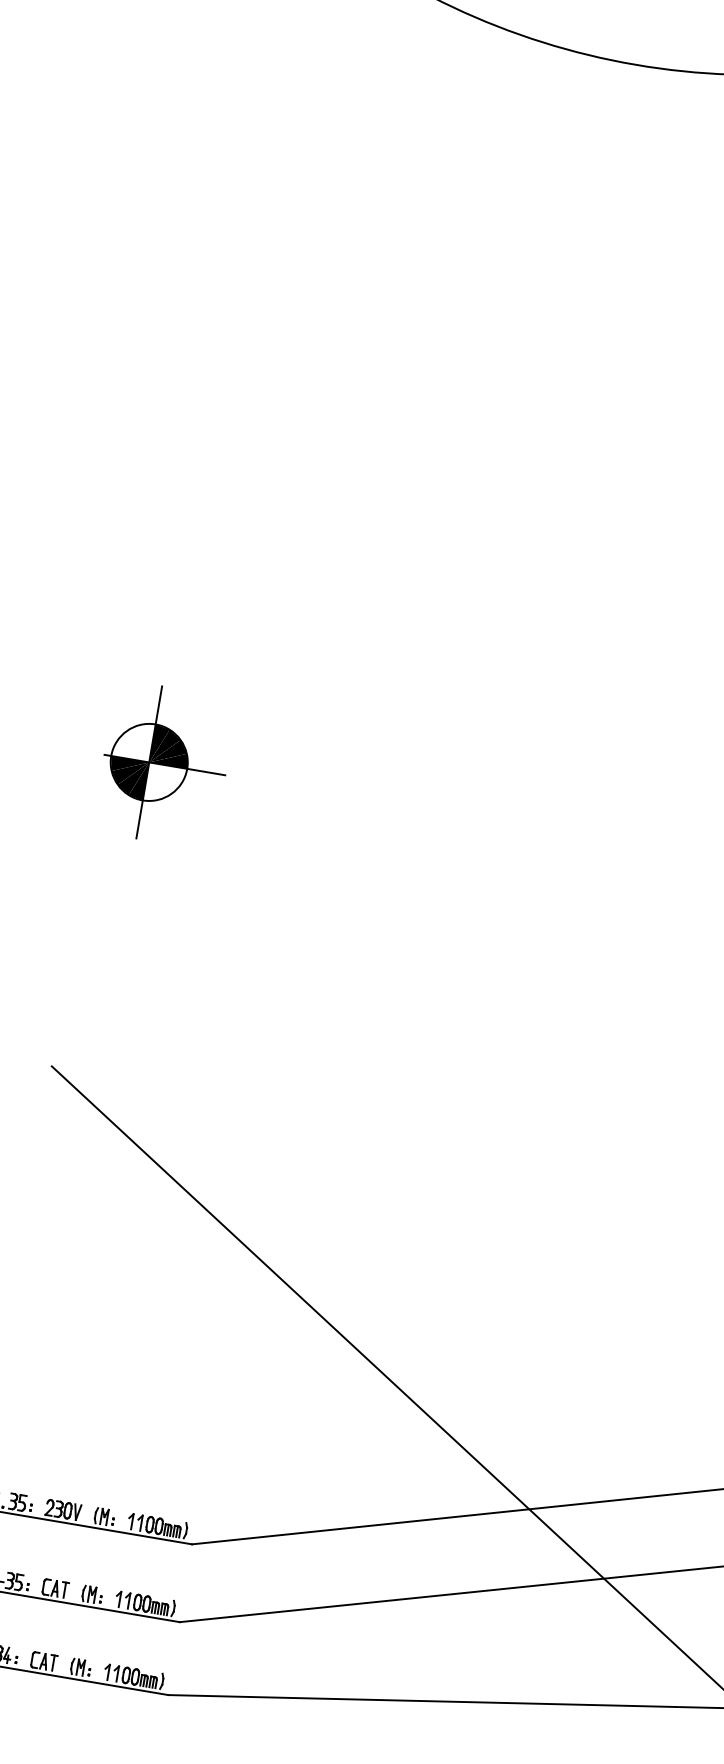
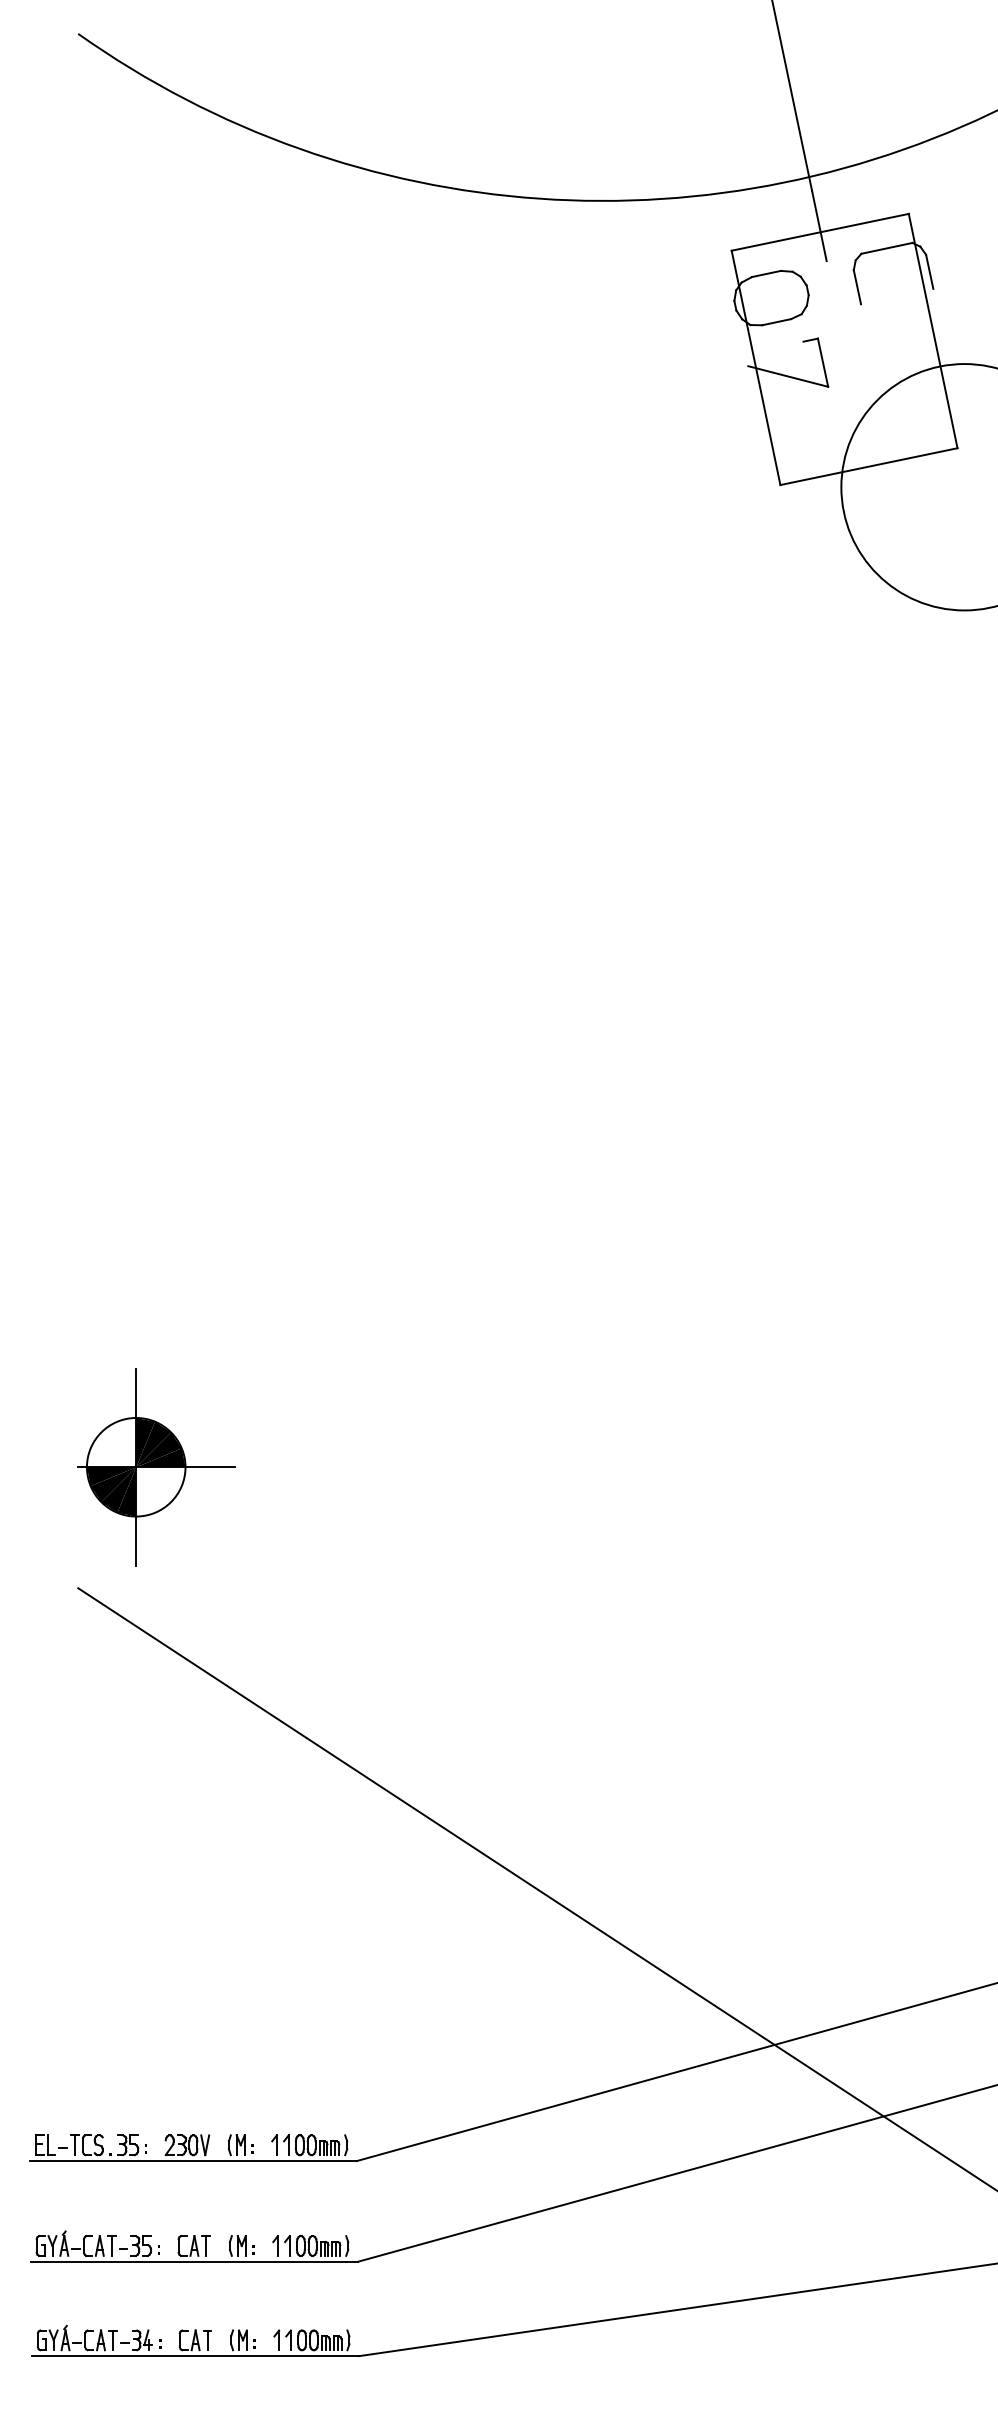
part: (164, 765) -> (156, 1467), moved

